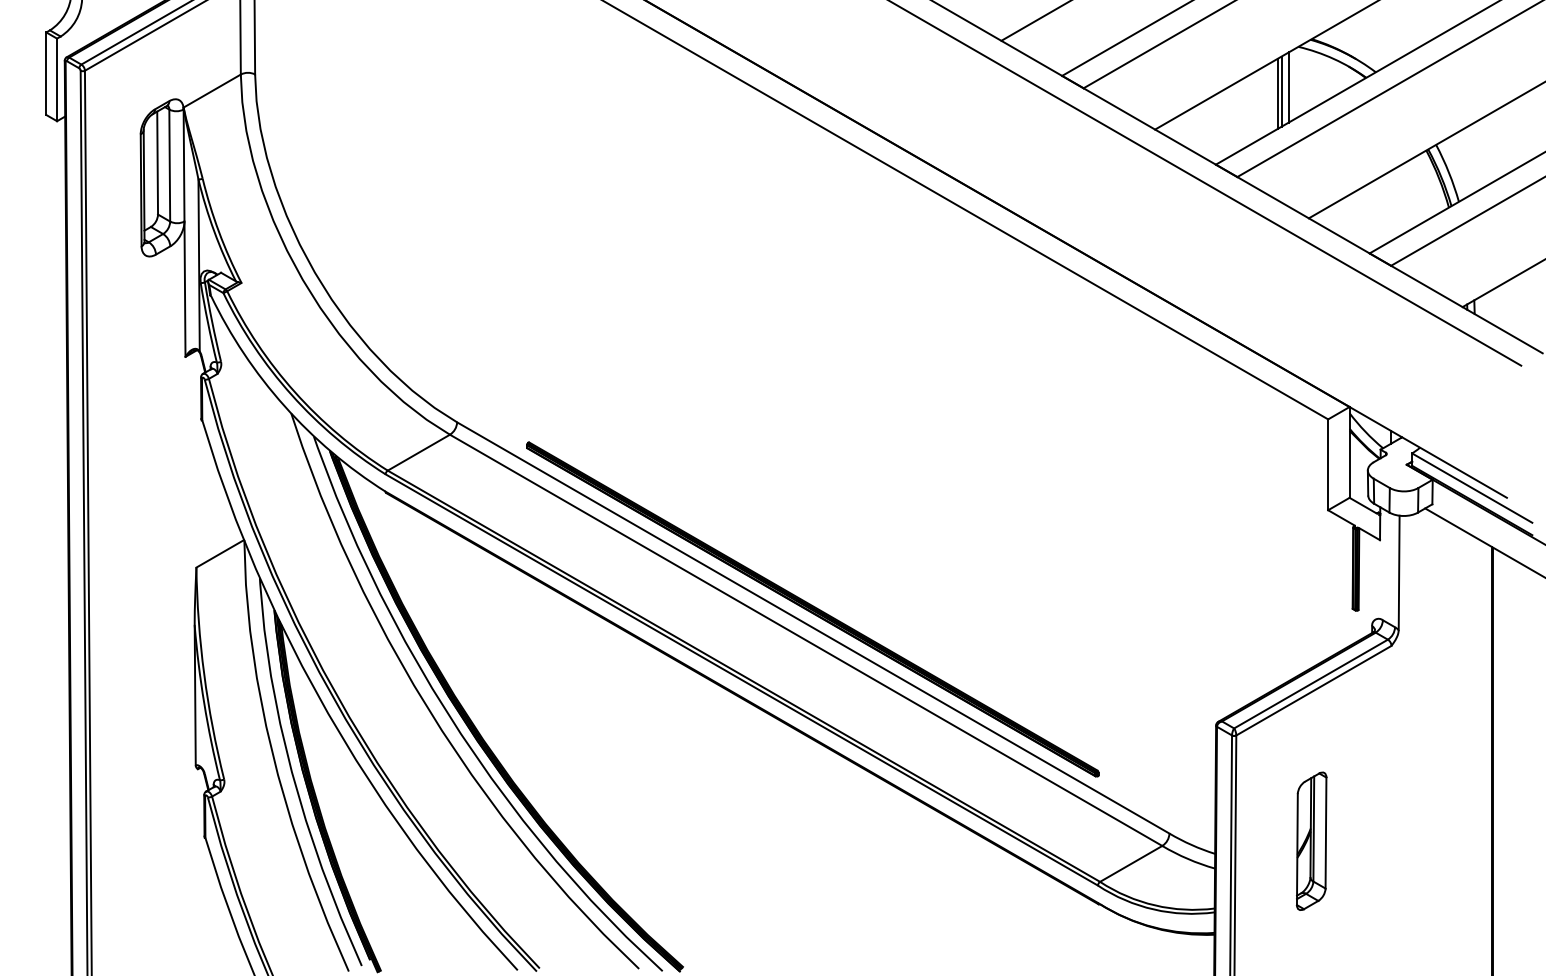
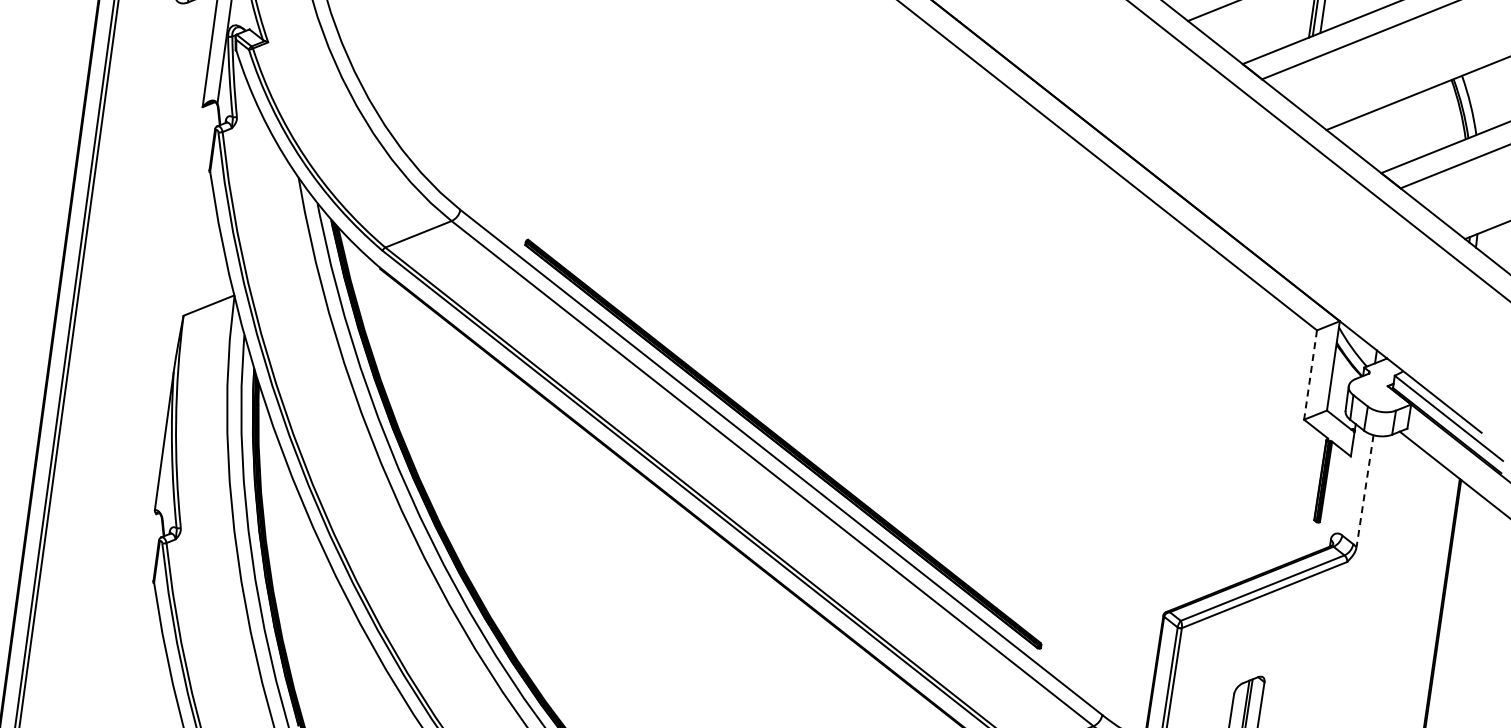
line: (1328, 465) -> (1310, 375), solid -> dashed
line: (1399, 573) -> (1365, 491), solid -> dashed

